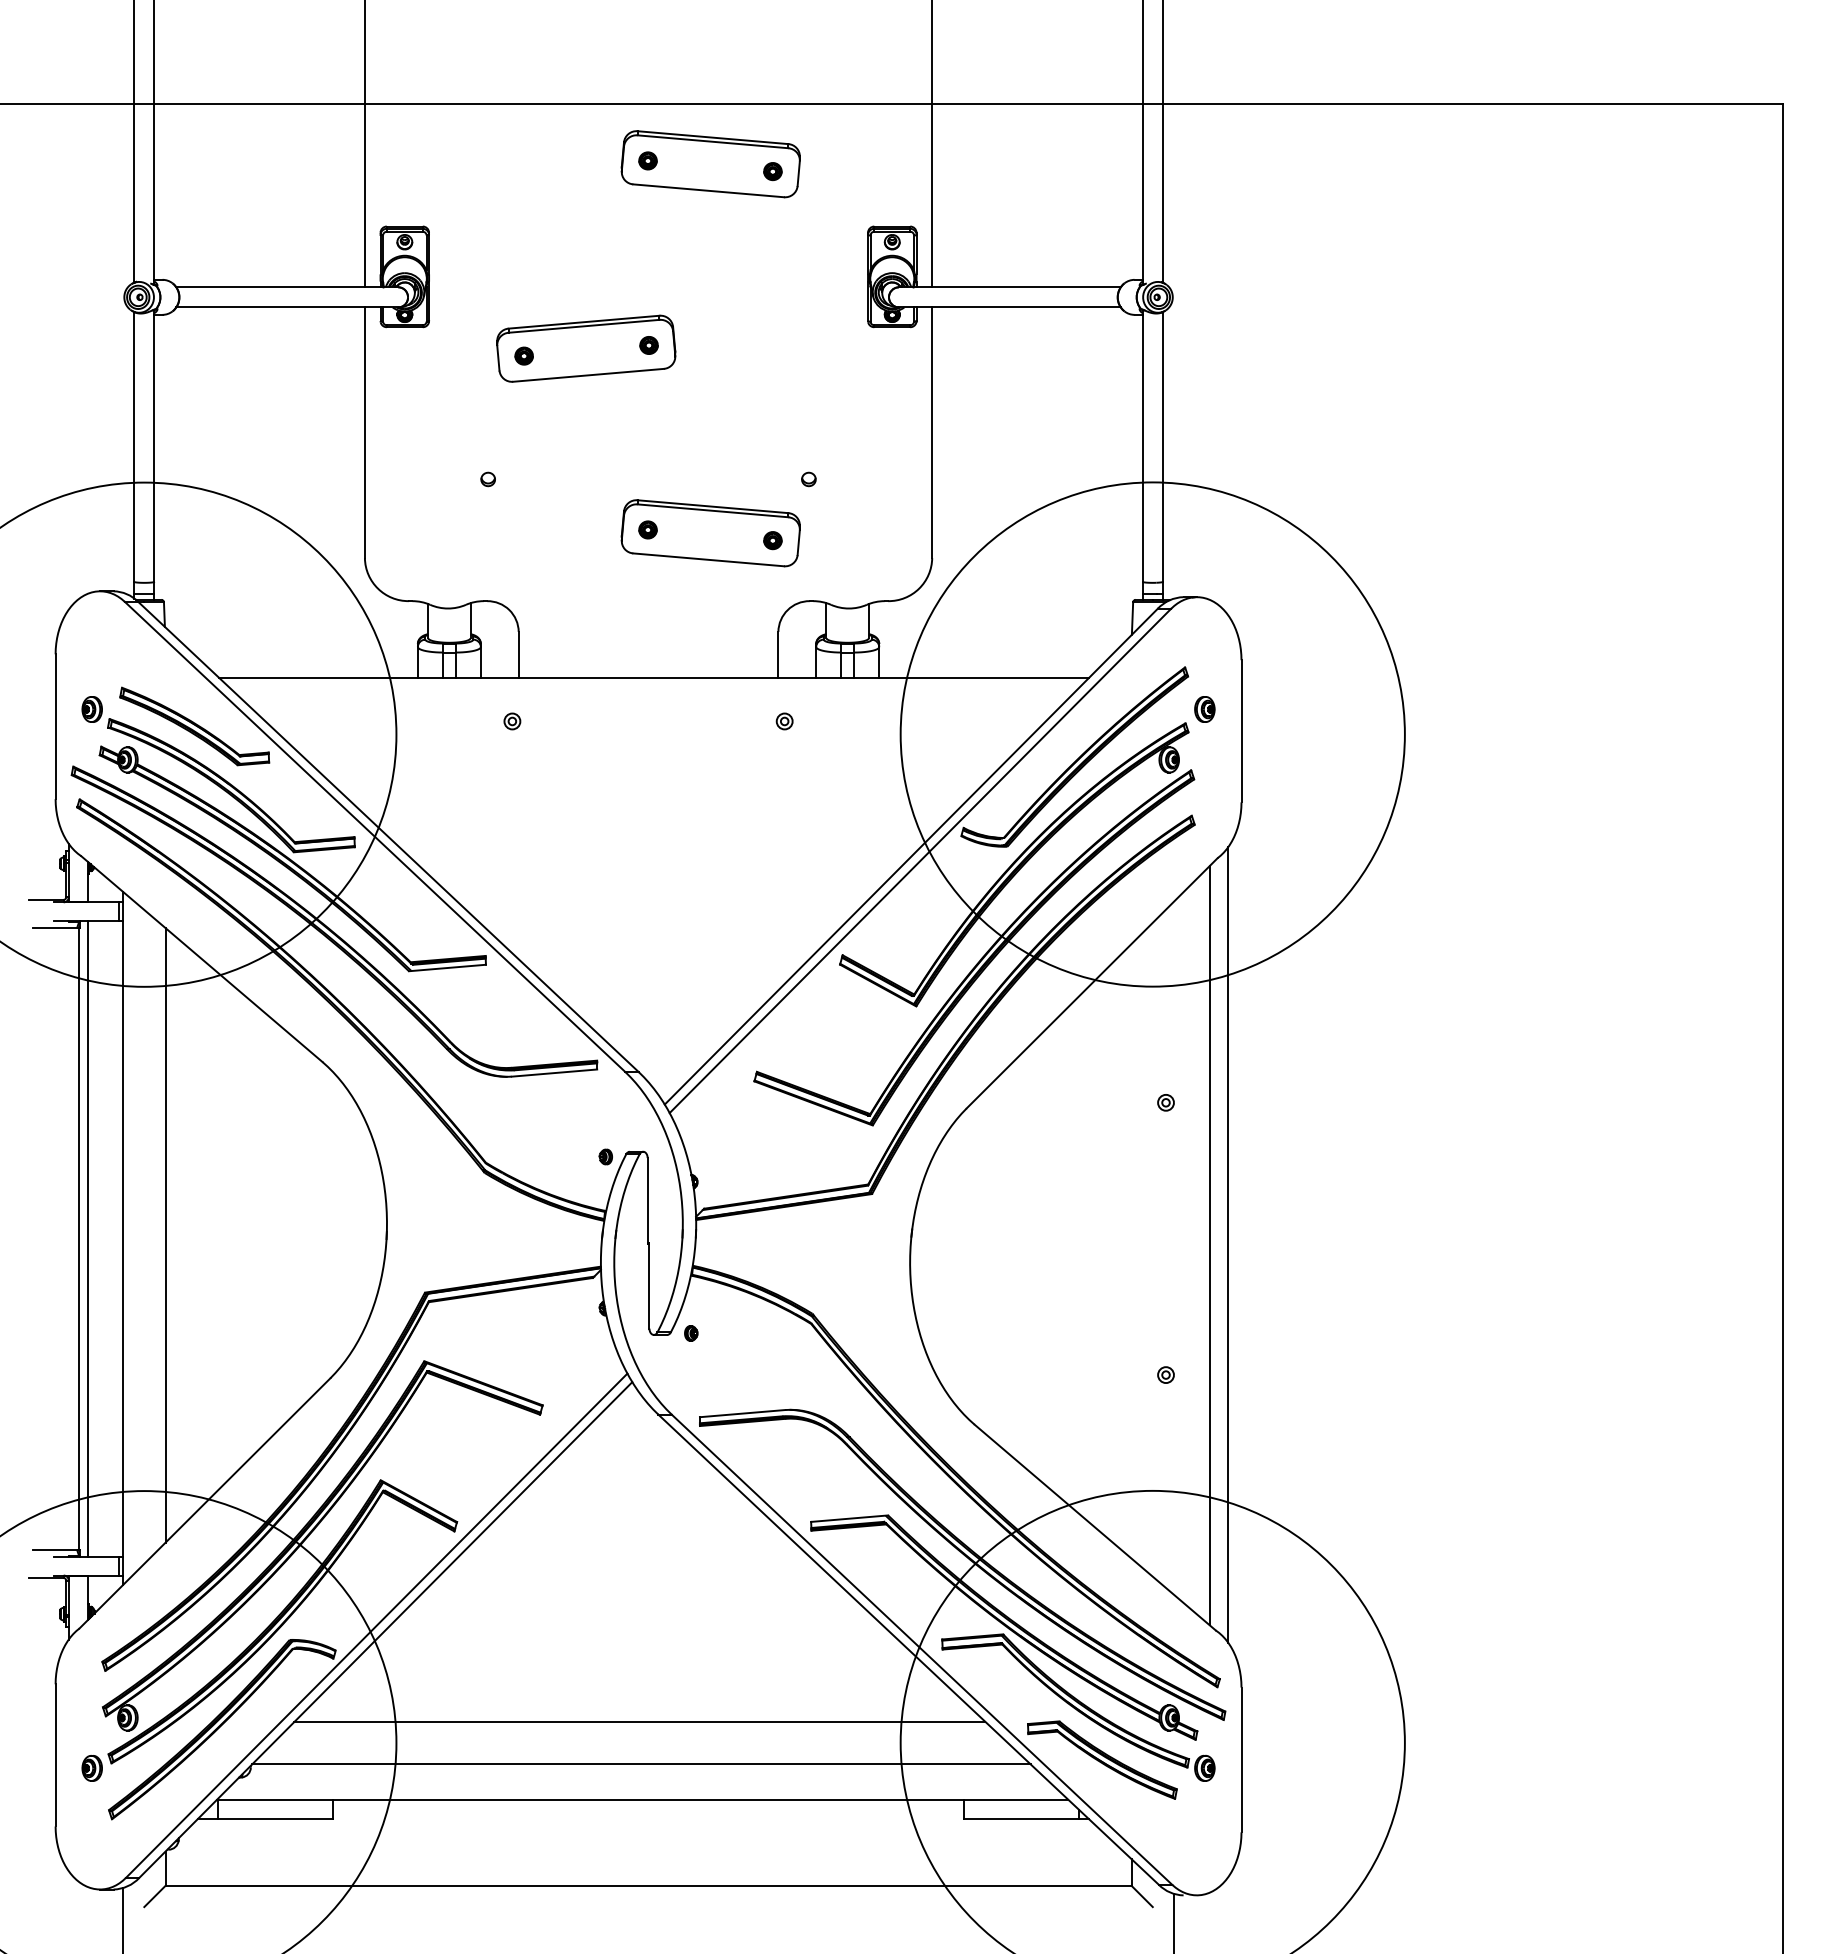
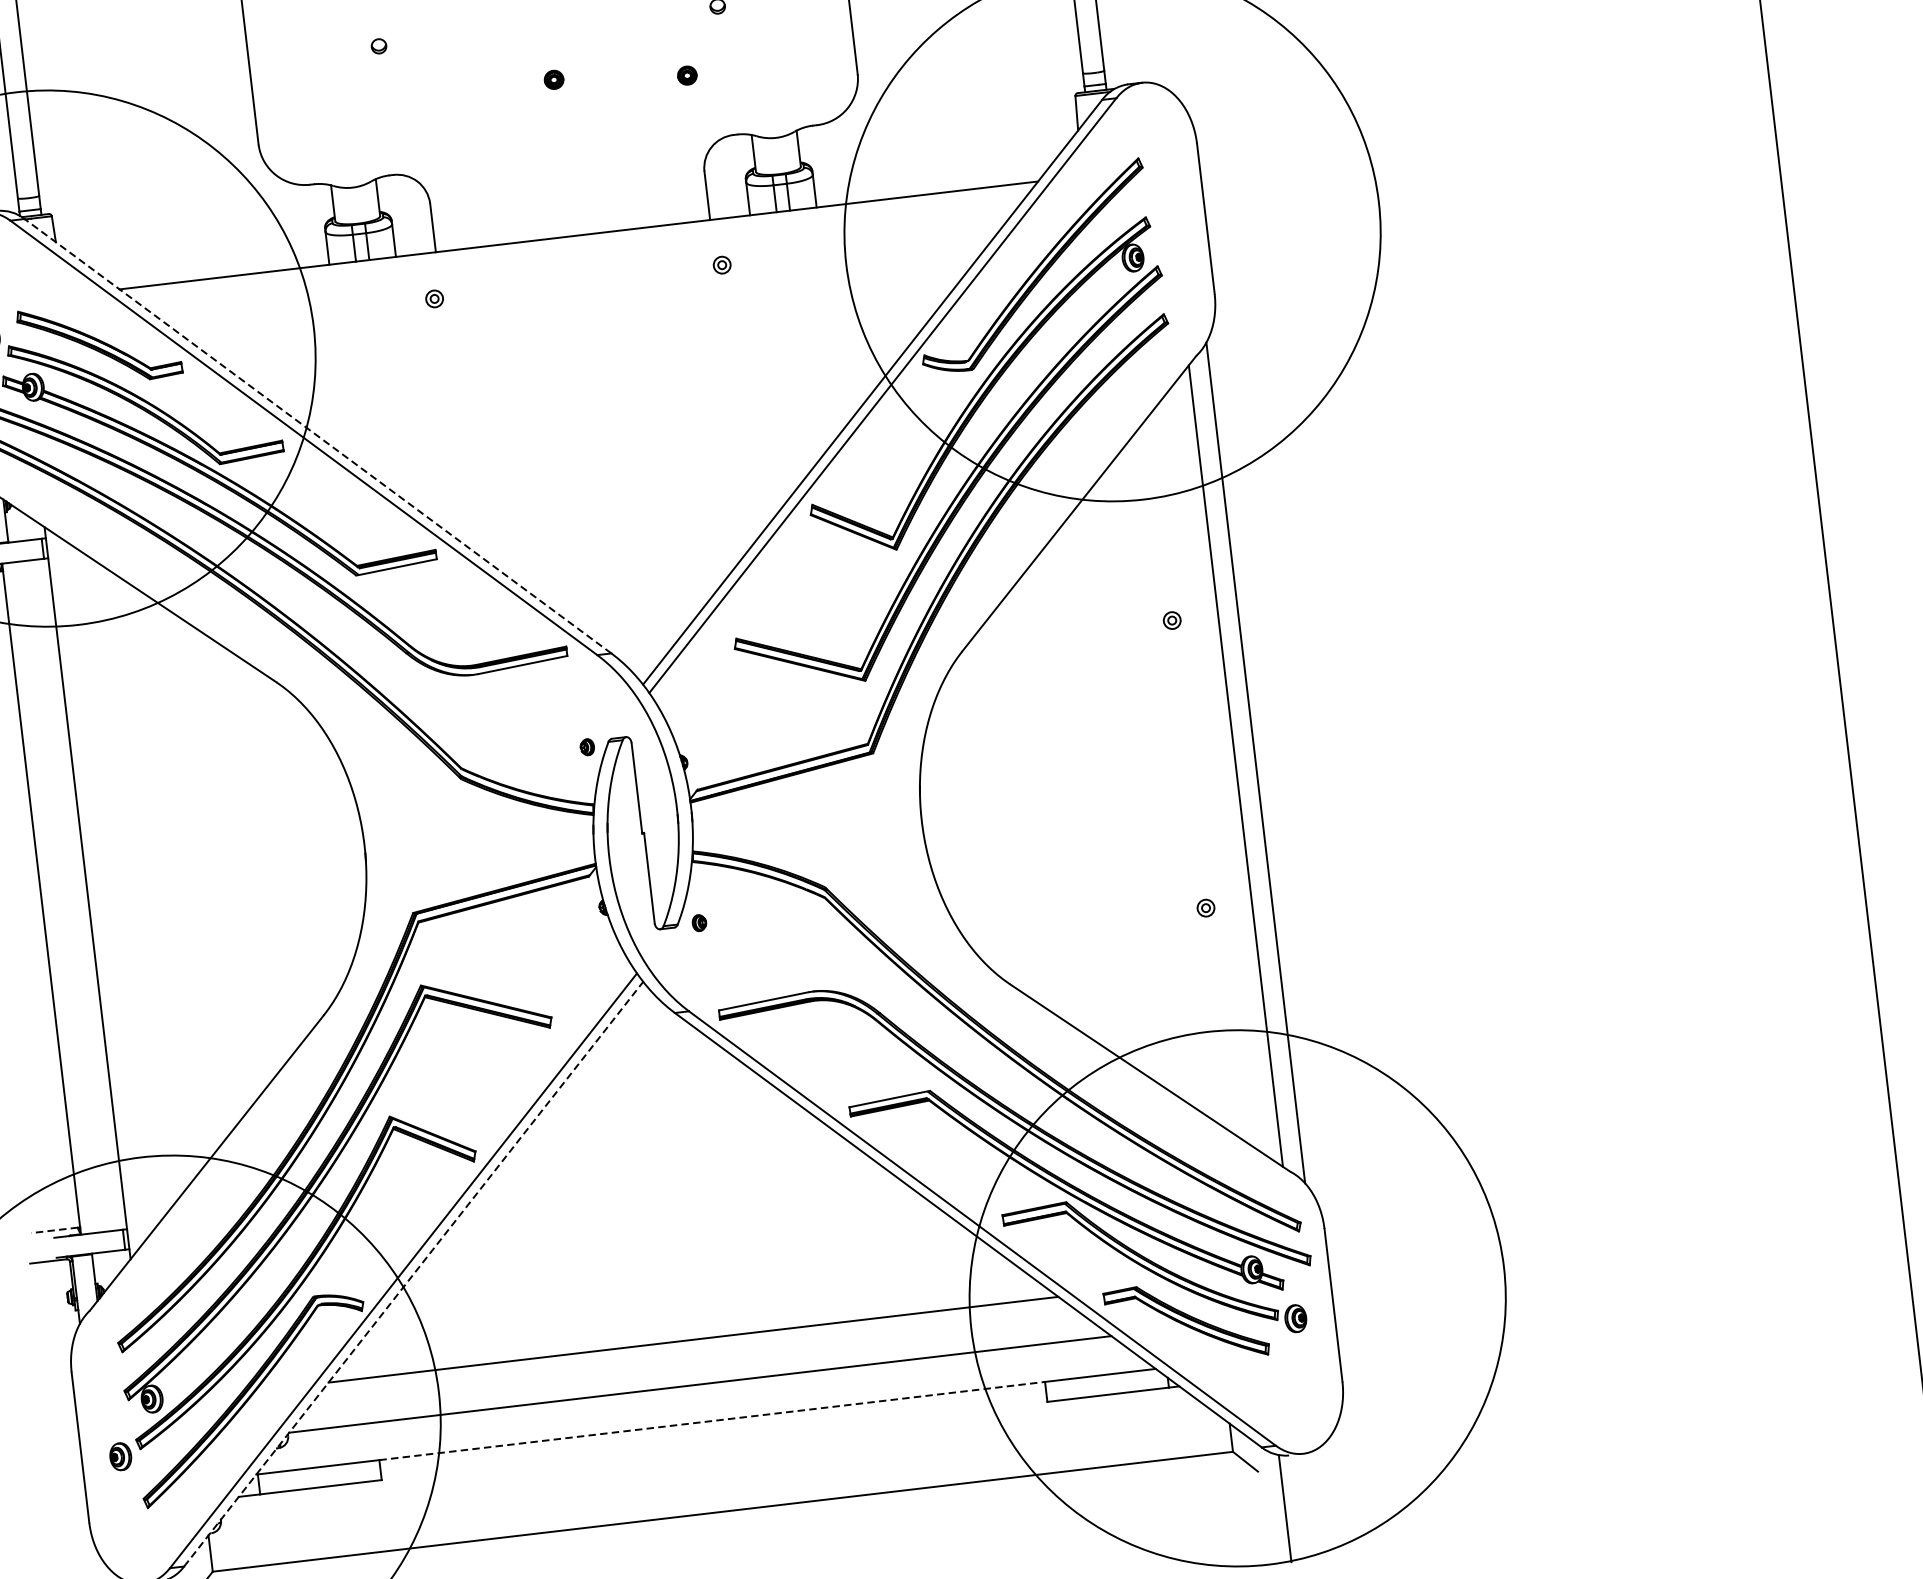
part: (710, 533) -> (620, 75), removed
part: (1204, 709) -> (1164, 200), removed
line: (388, 836) -> (318, 435), solid -> dashed
line: (165, 1235) -> (132, 884), removed
line: (87, 1238) -> (50, 897), removed
line: (54, 1549) -> (53, 1230), solid -> dashed
line: (385, 1630) -> (413, 1274), solid -> dashed
line: (649, 1799) -> (713, 1420), solid -> dashed

